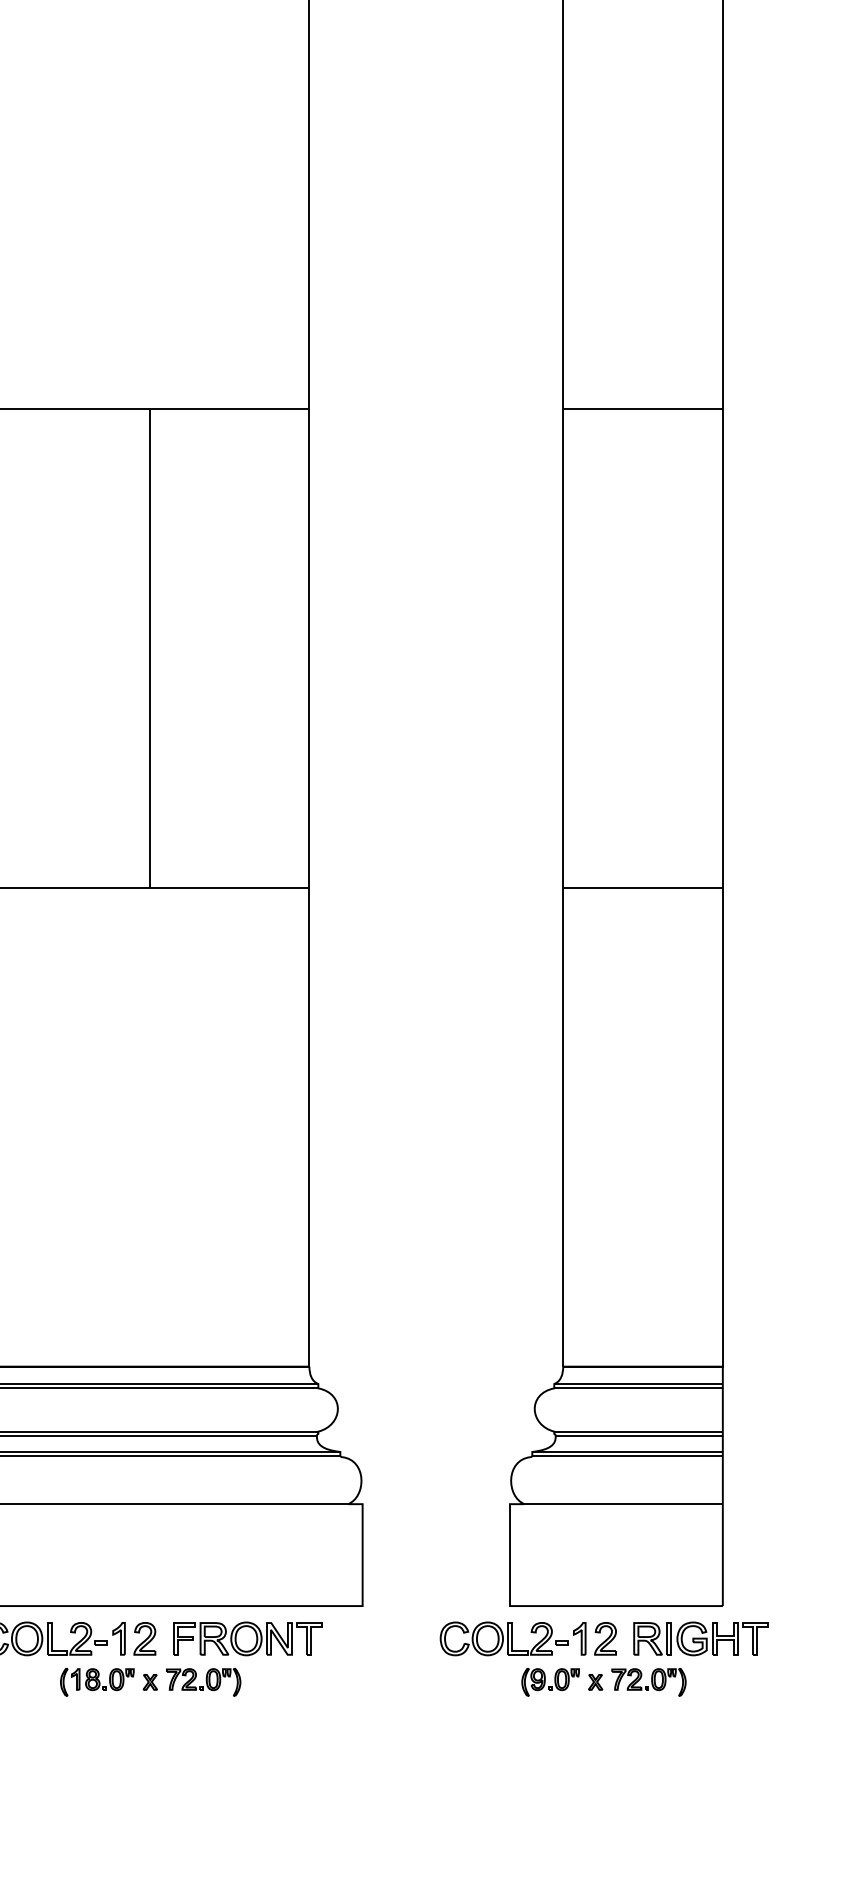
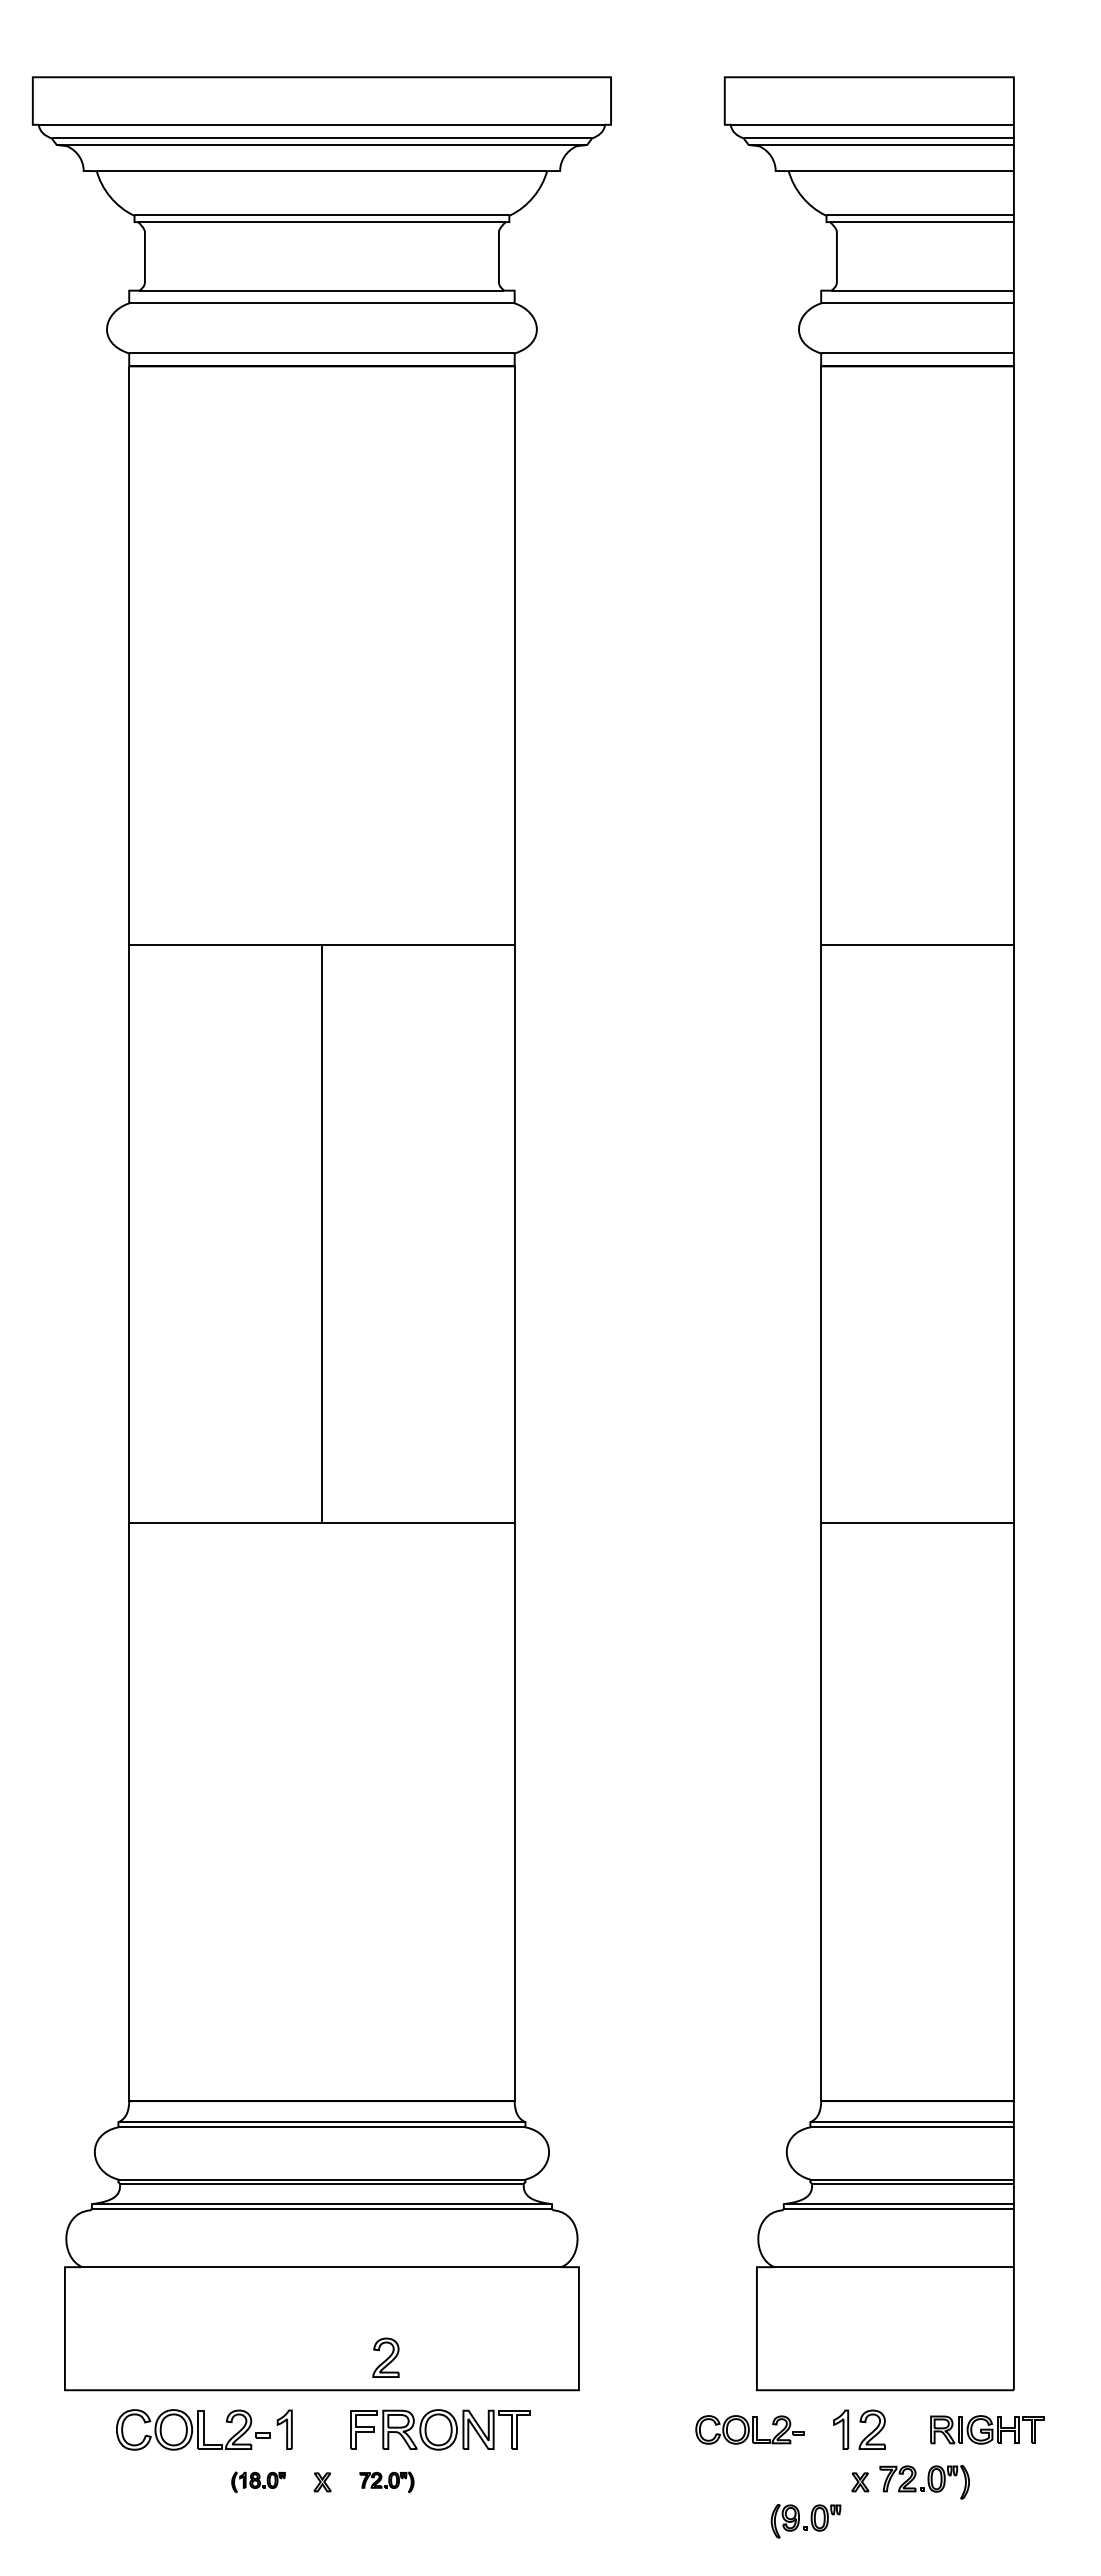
part: (144, 1638) -> (385, 2357), moved
part: (503, 1638) -> (749, 2429), size x0.7
part: (700, 1638) -> (987, 2429), size x0.7
part: (97, 1682) -> (258, 2482), size x0.6
part: (203, 1682) -> (386, 2482), size x0.6
part: (550, 1682) -> (805, 2521), moved

